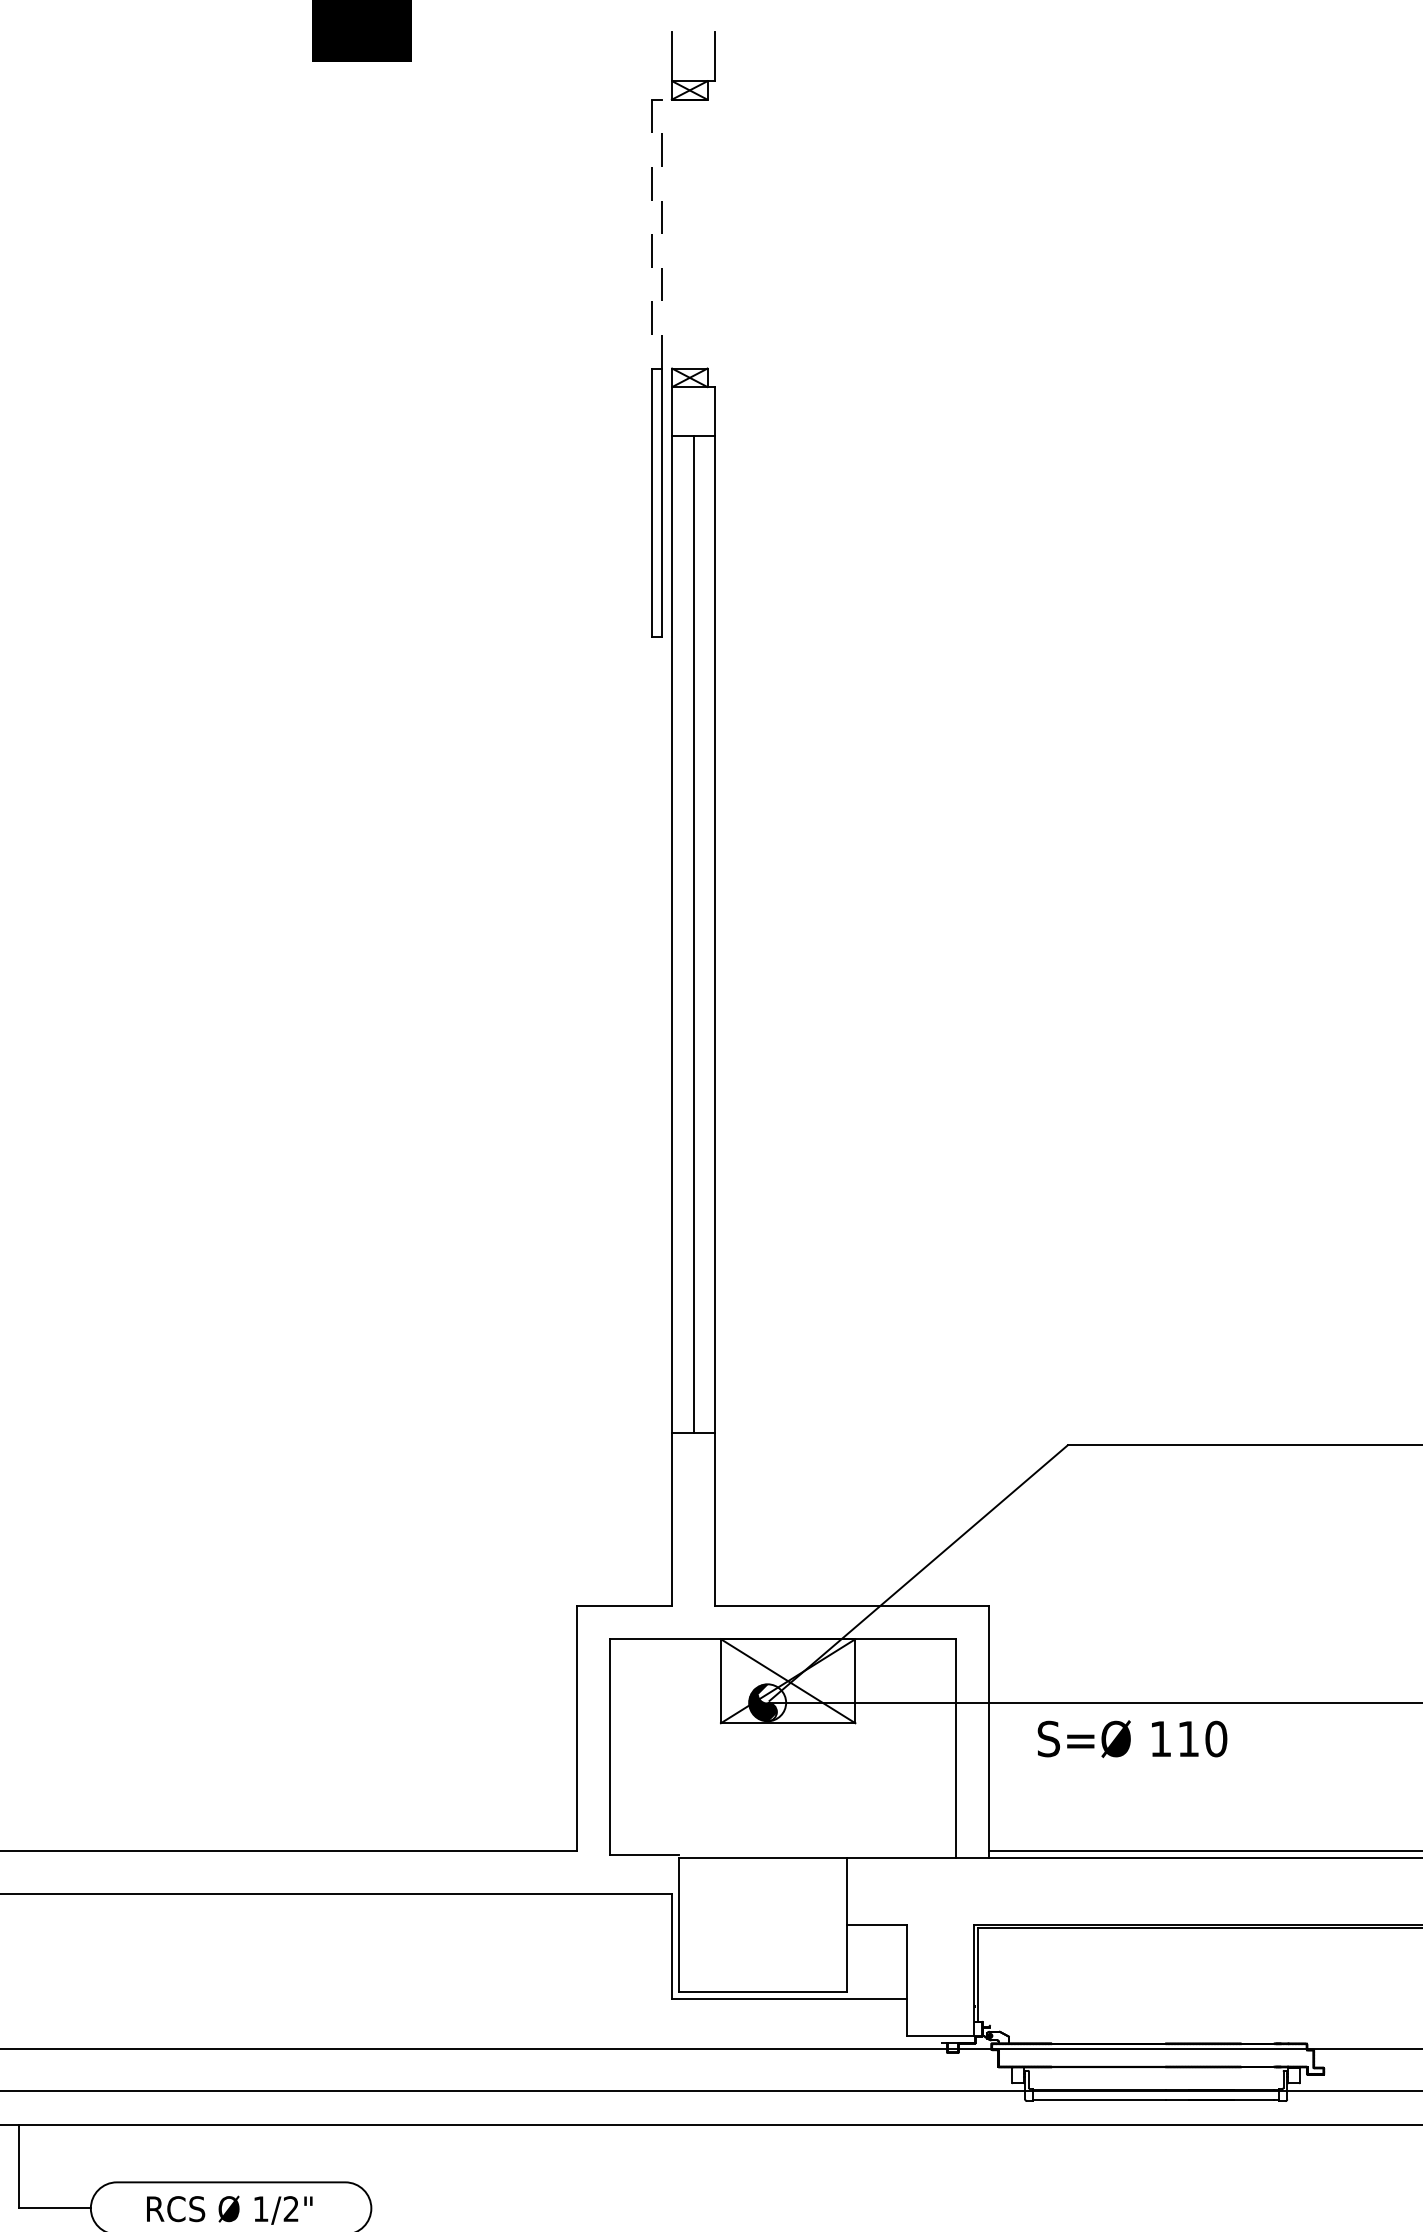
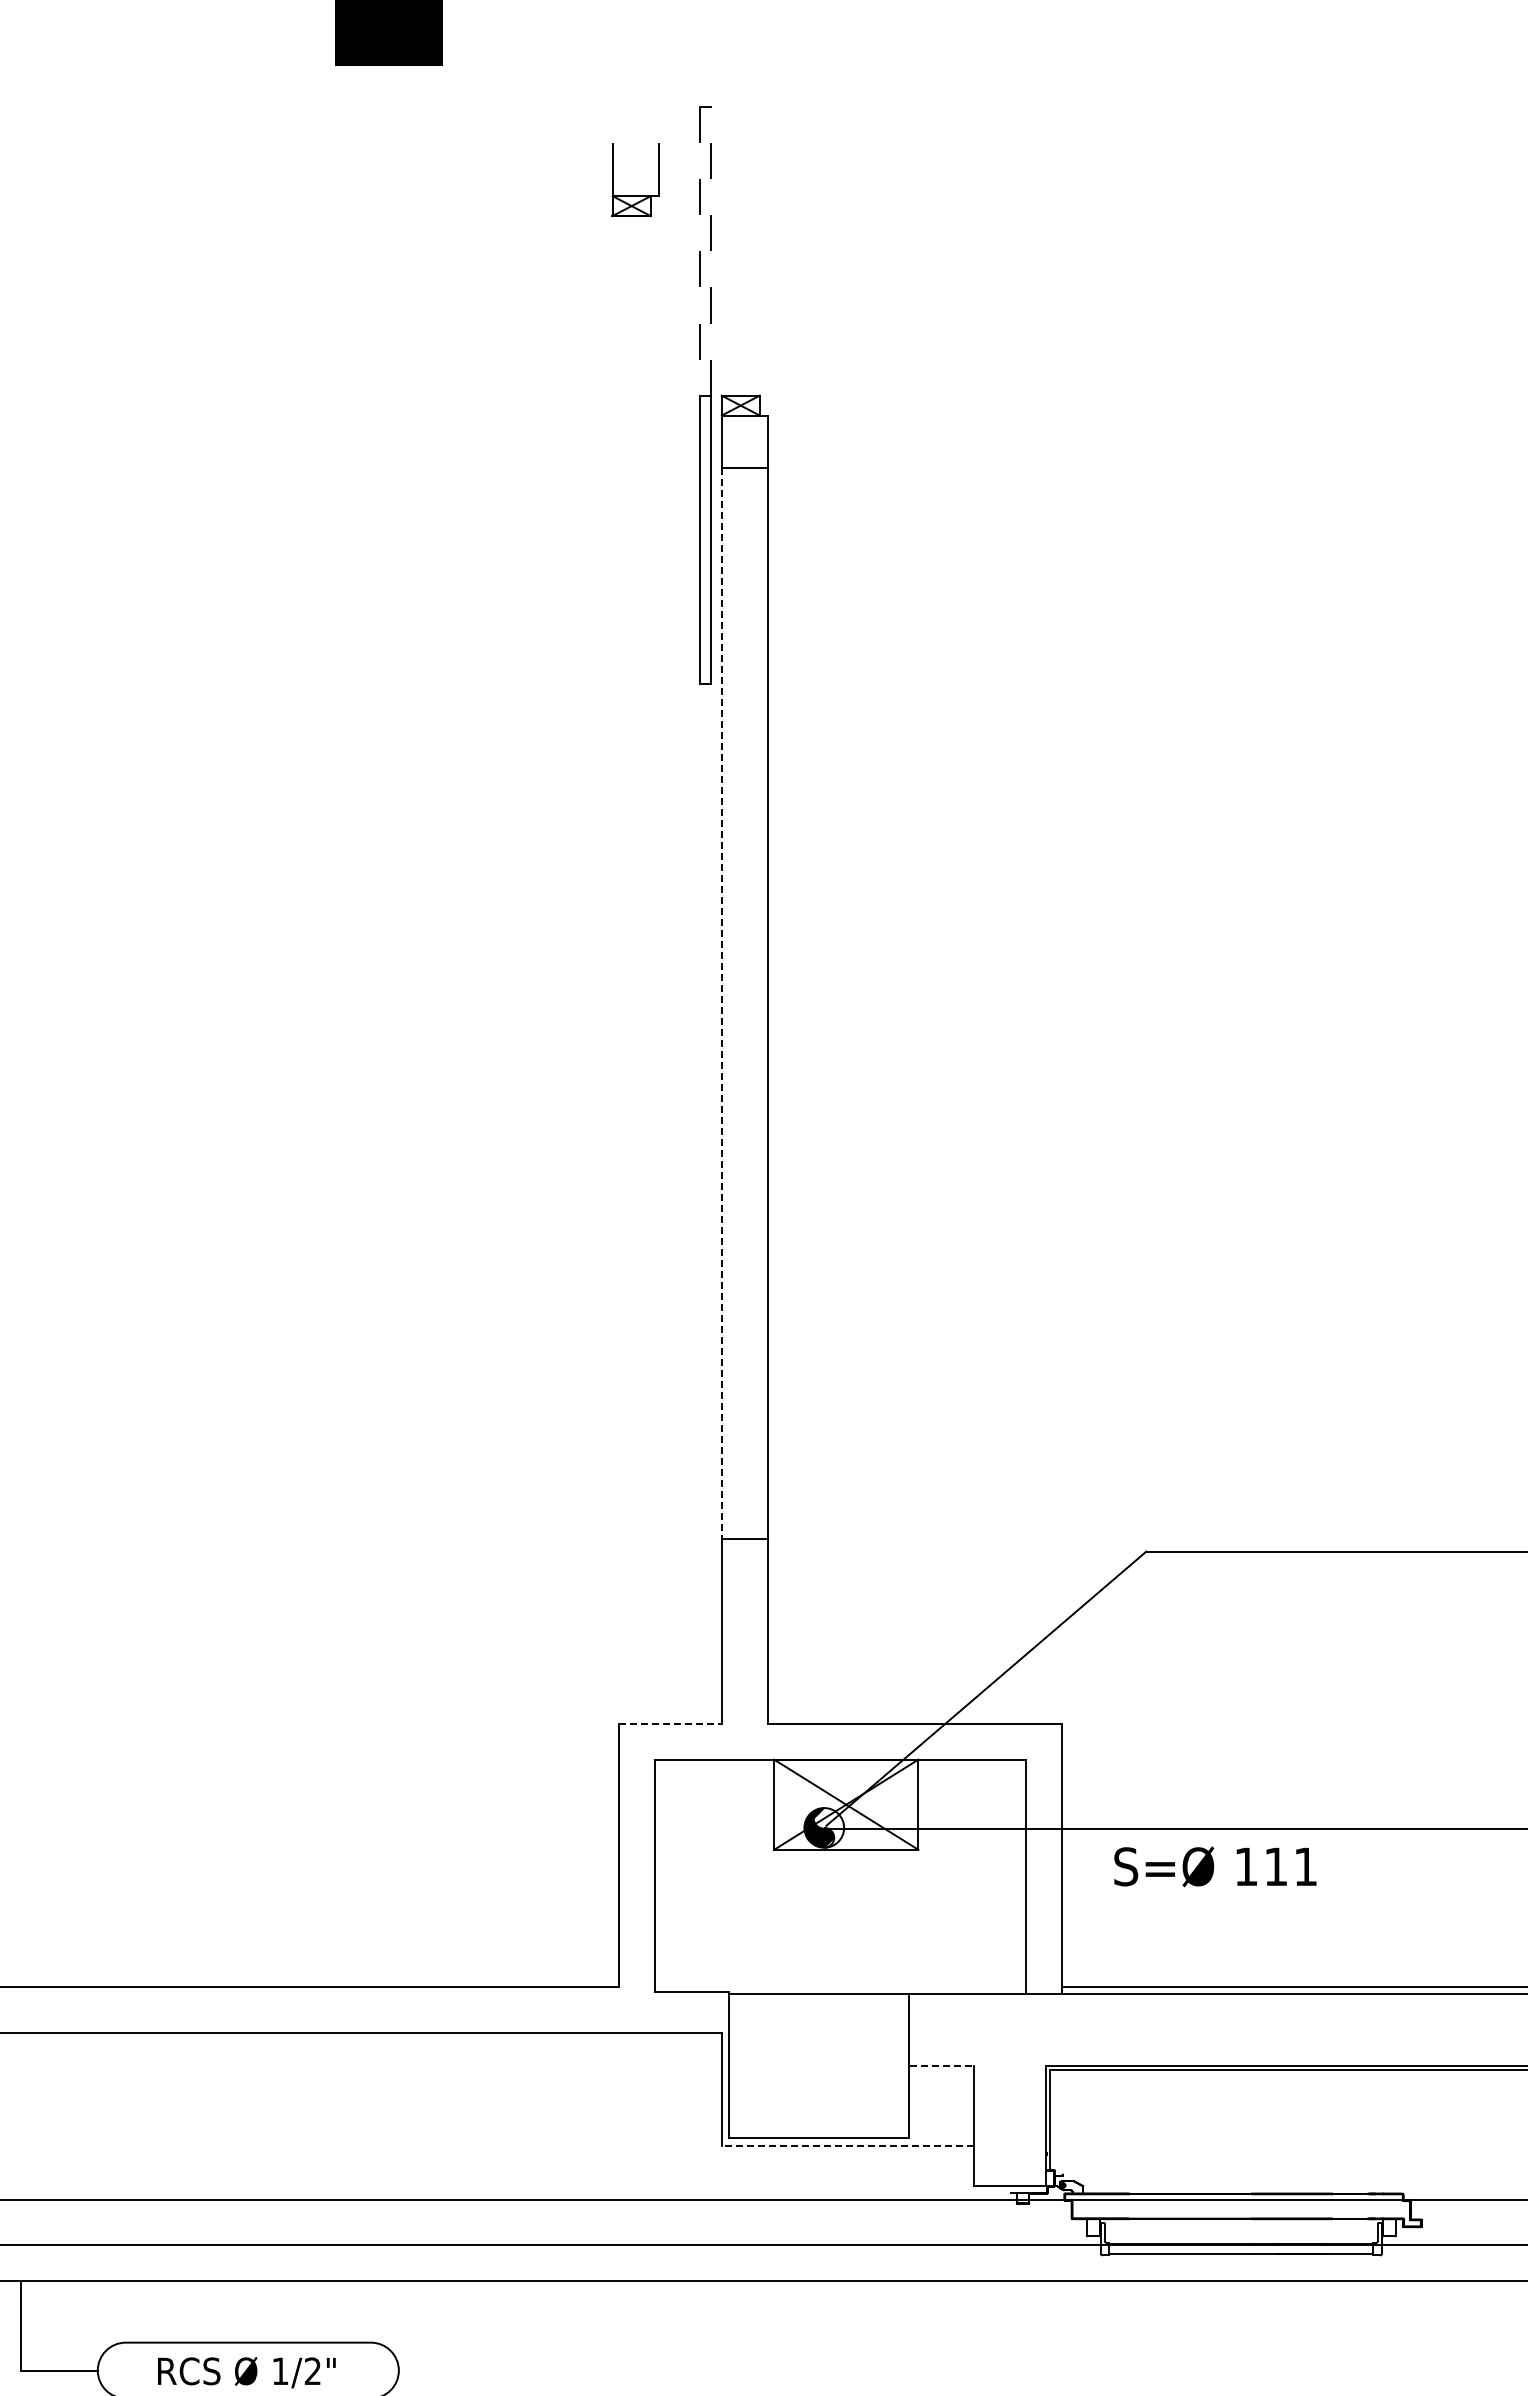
part: (693, 80) -> (635, 195), moved
line: (693, 933) -> (744, 1002), removed
line: (671, 934) -> (721, 1003), solid -> dashed
line: (624, 1605) -> (670, 1723), solid -> dashed
text: (1215, 1738) -> (1305, 1866), 110 -> 111
line: (877, 1925) -> (942, 2066), solid -> dashed
line: (789, 1998) -> (847, 2145), solid -> dashed

